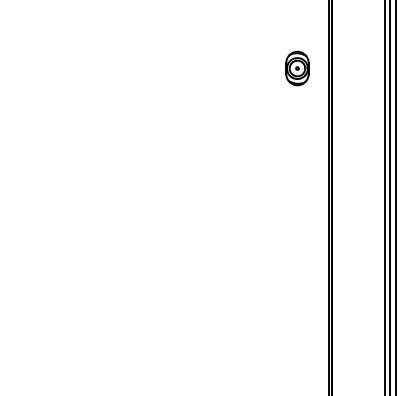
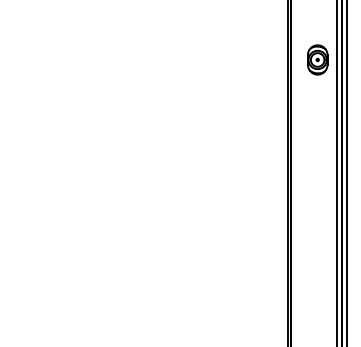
part: (297, 67) -> (317, 59), moved

